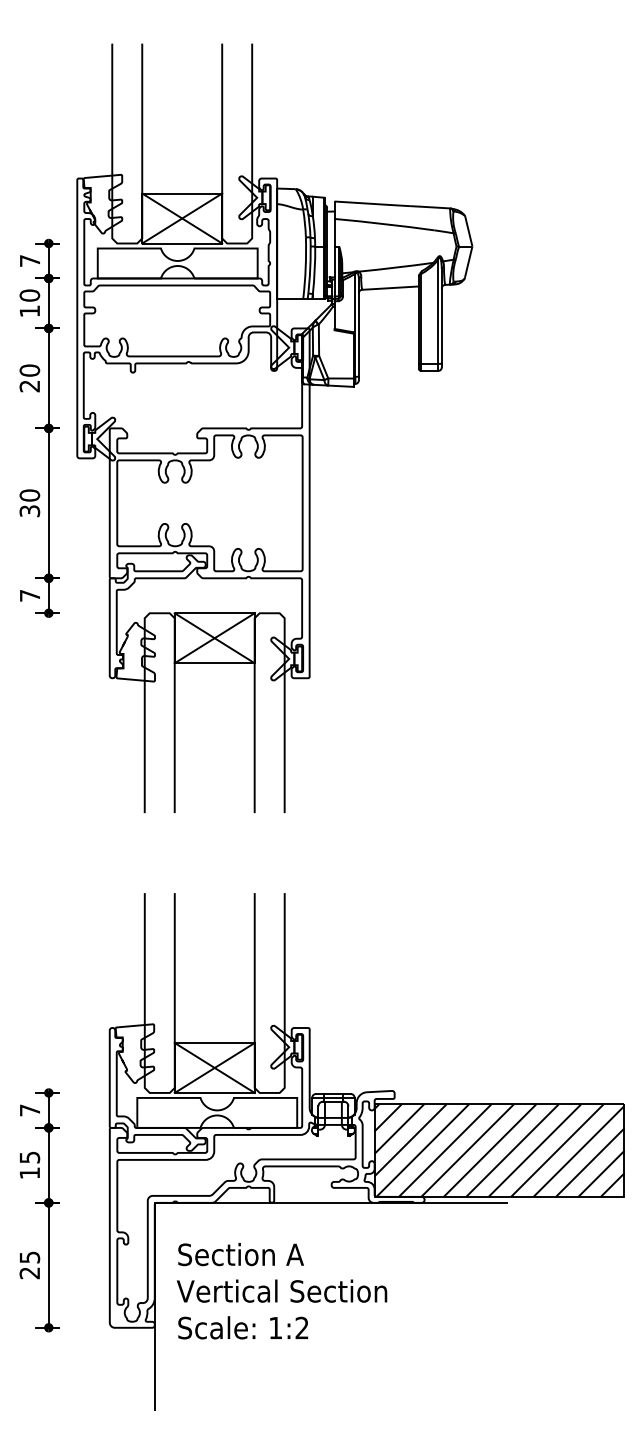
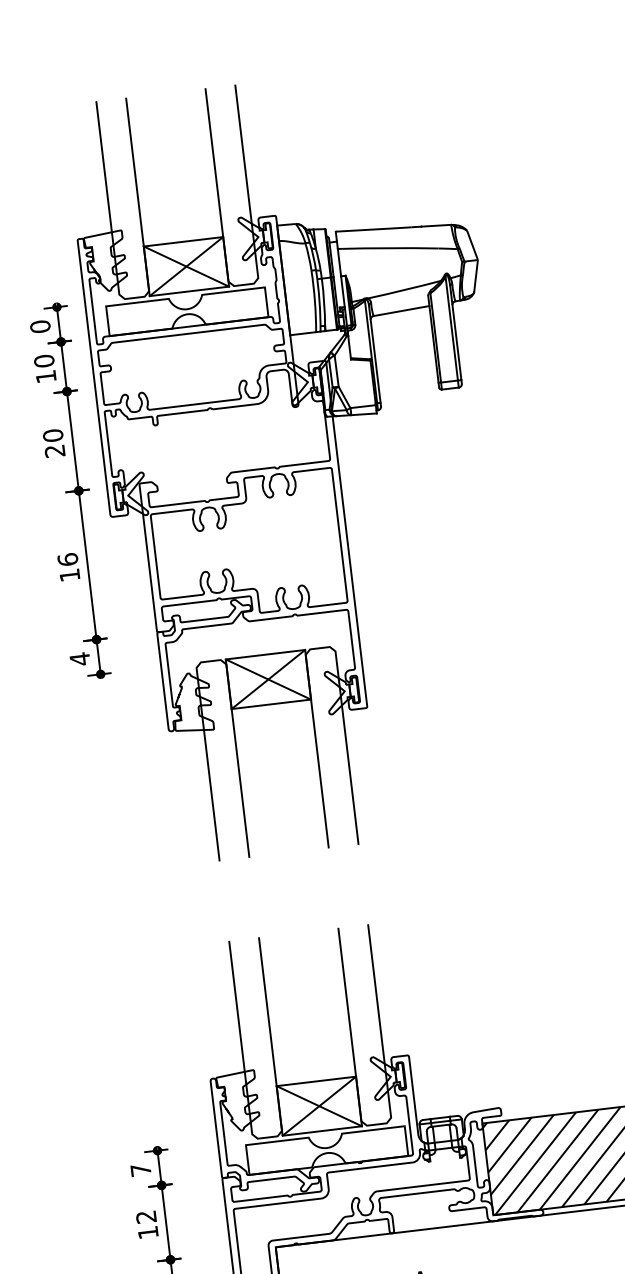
text: (29, 260) -> (39, 326), 7 -> 0
text: (29, 503) -> (68, 567), 30 -> 16
text: (29, 595) -> (79, 658), 7 -> 4
text: (29, 1157) -> (145, 1217), 15 -> 12

